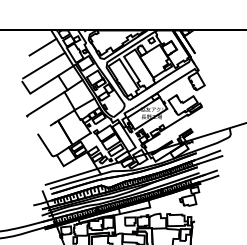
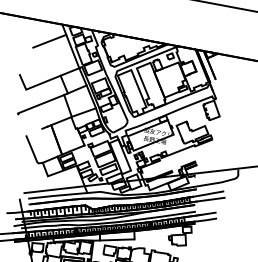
line: (44, 65) -> (47, 61), removed

